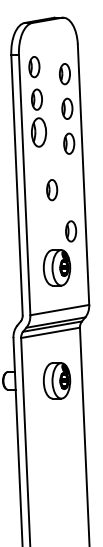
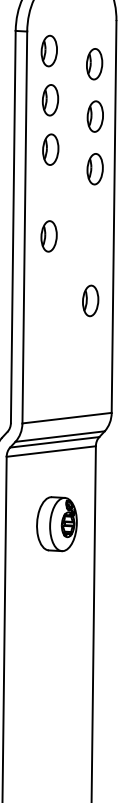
part: (38, 132) -> (50, 149), size x0.71
part: (52, 190) -> (49, 237), moved
part: (57, 267) -> (67, 353), removed

